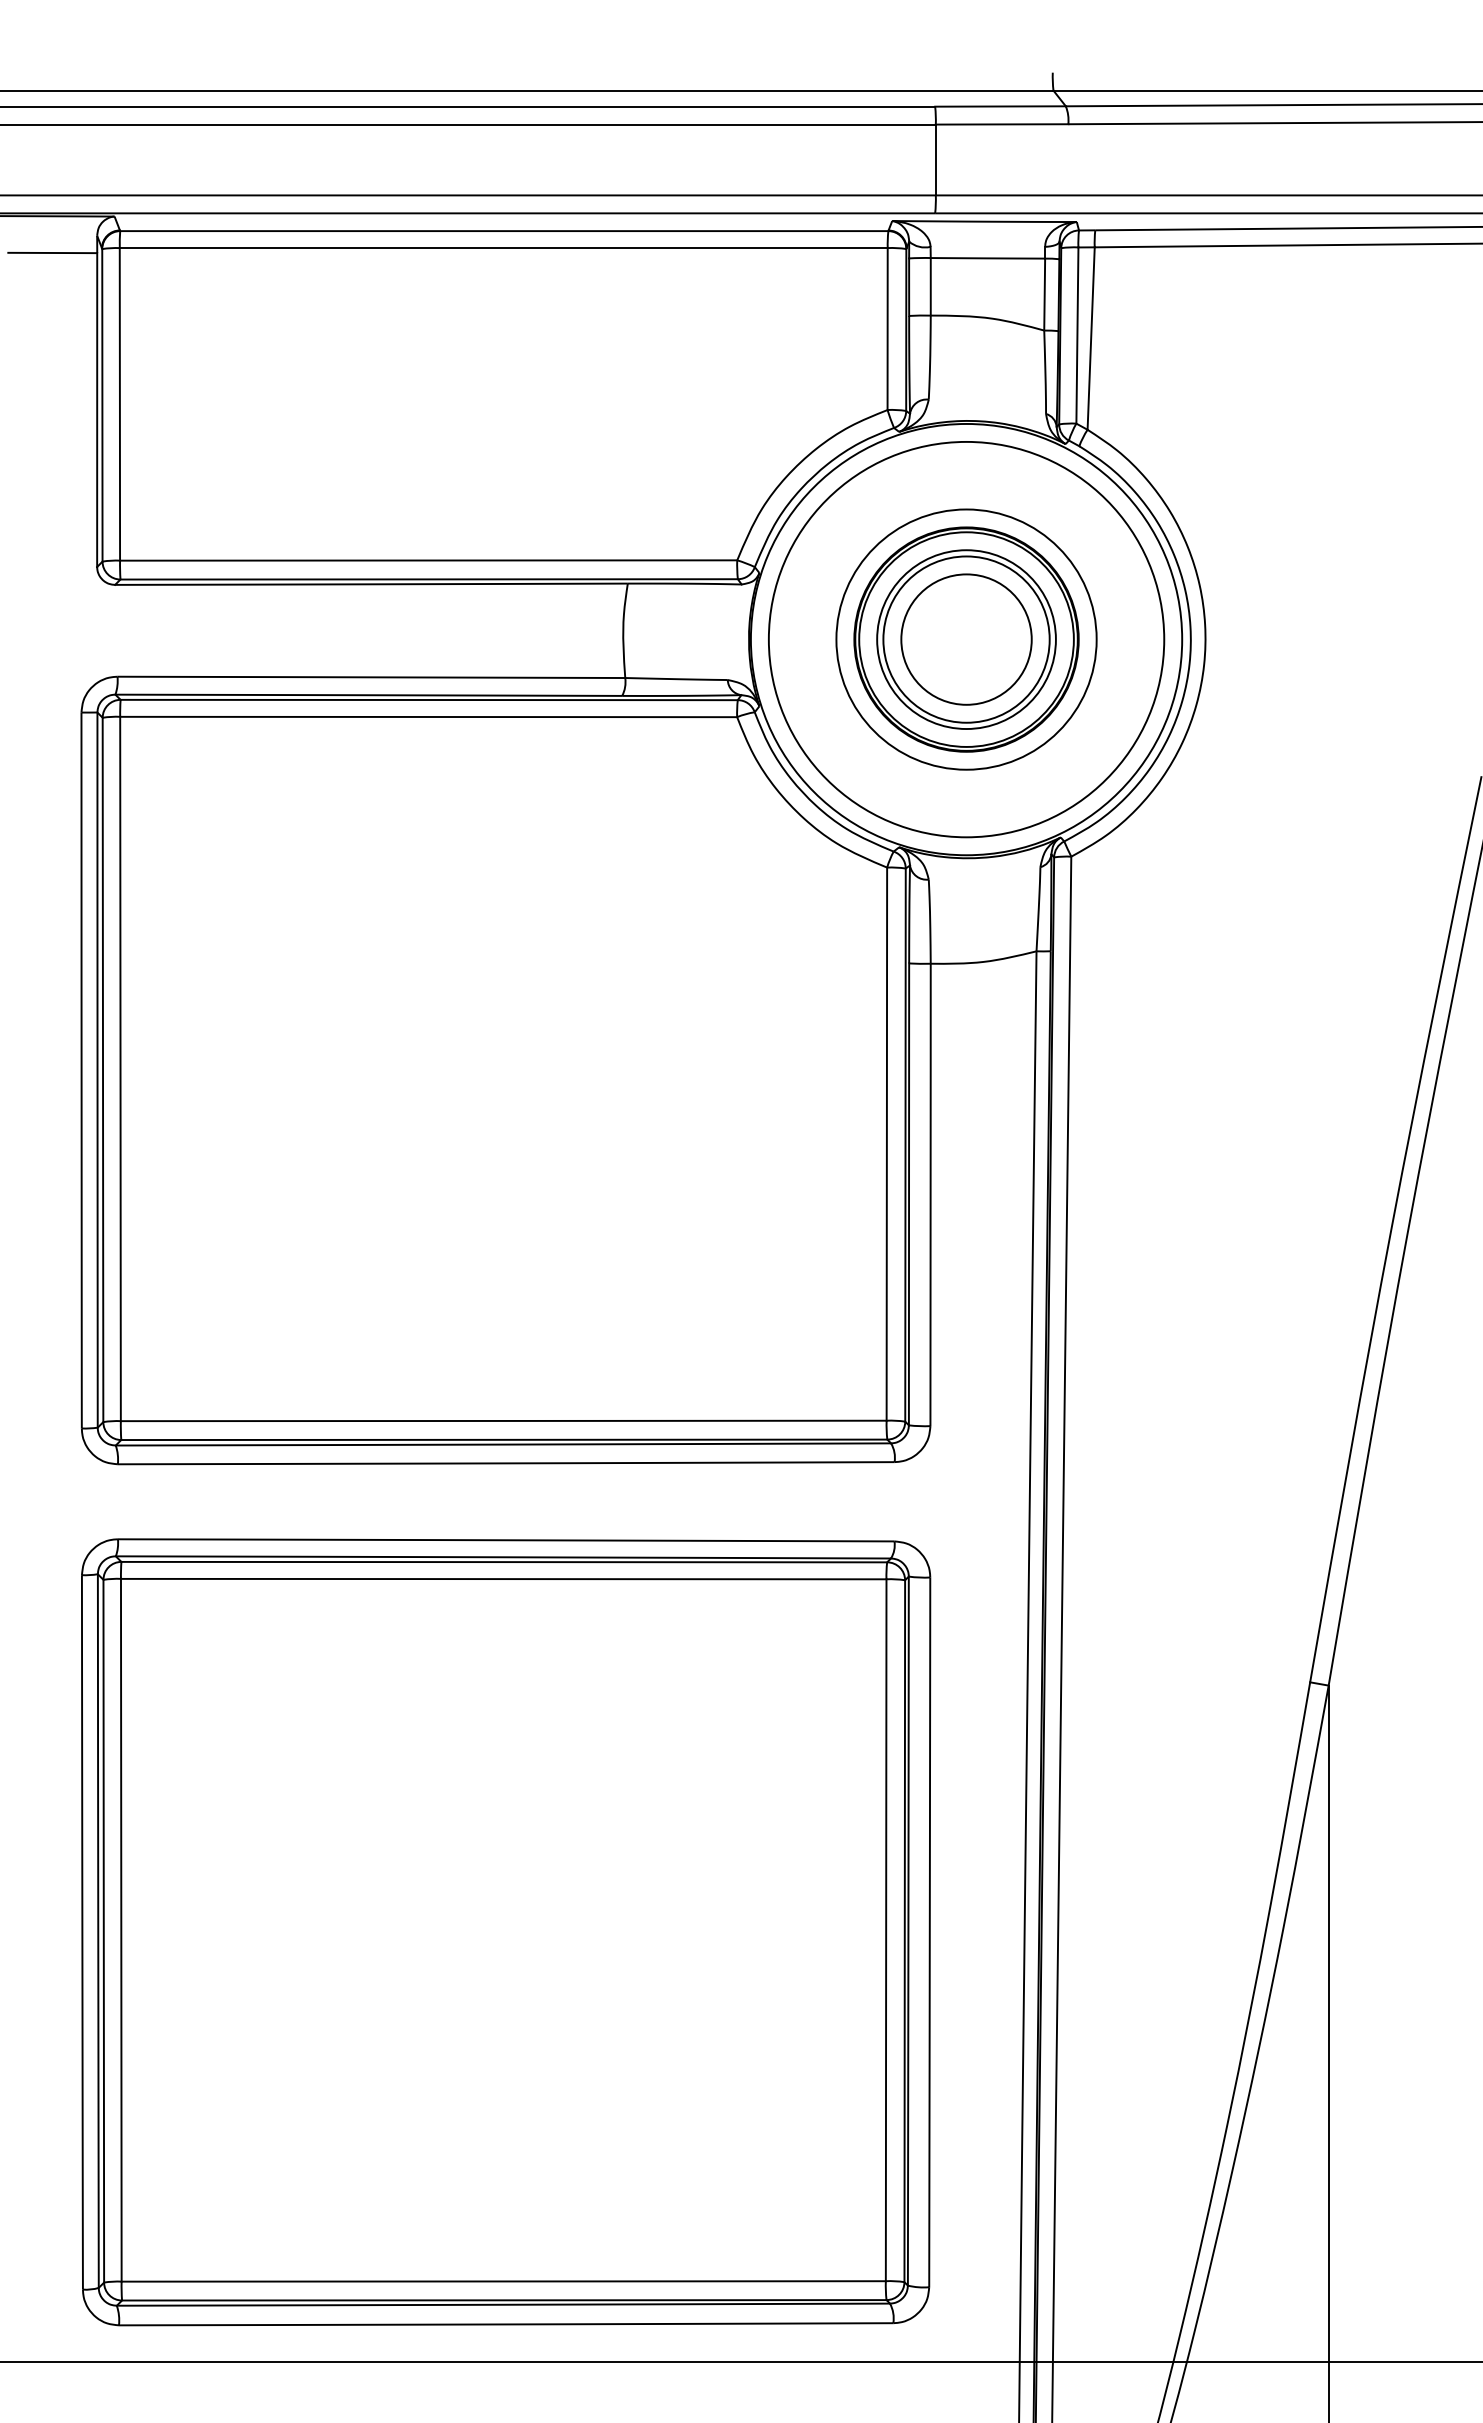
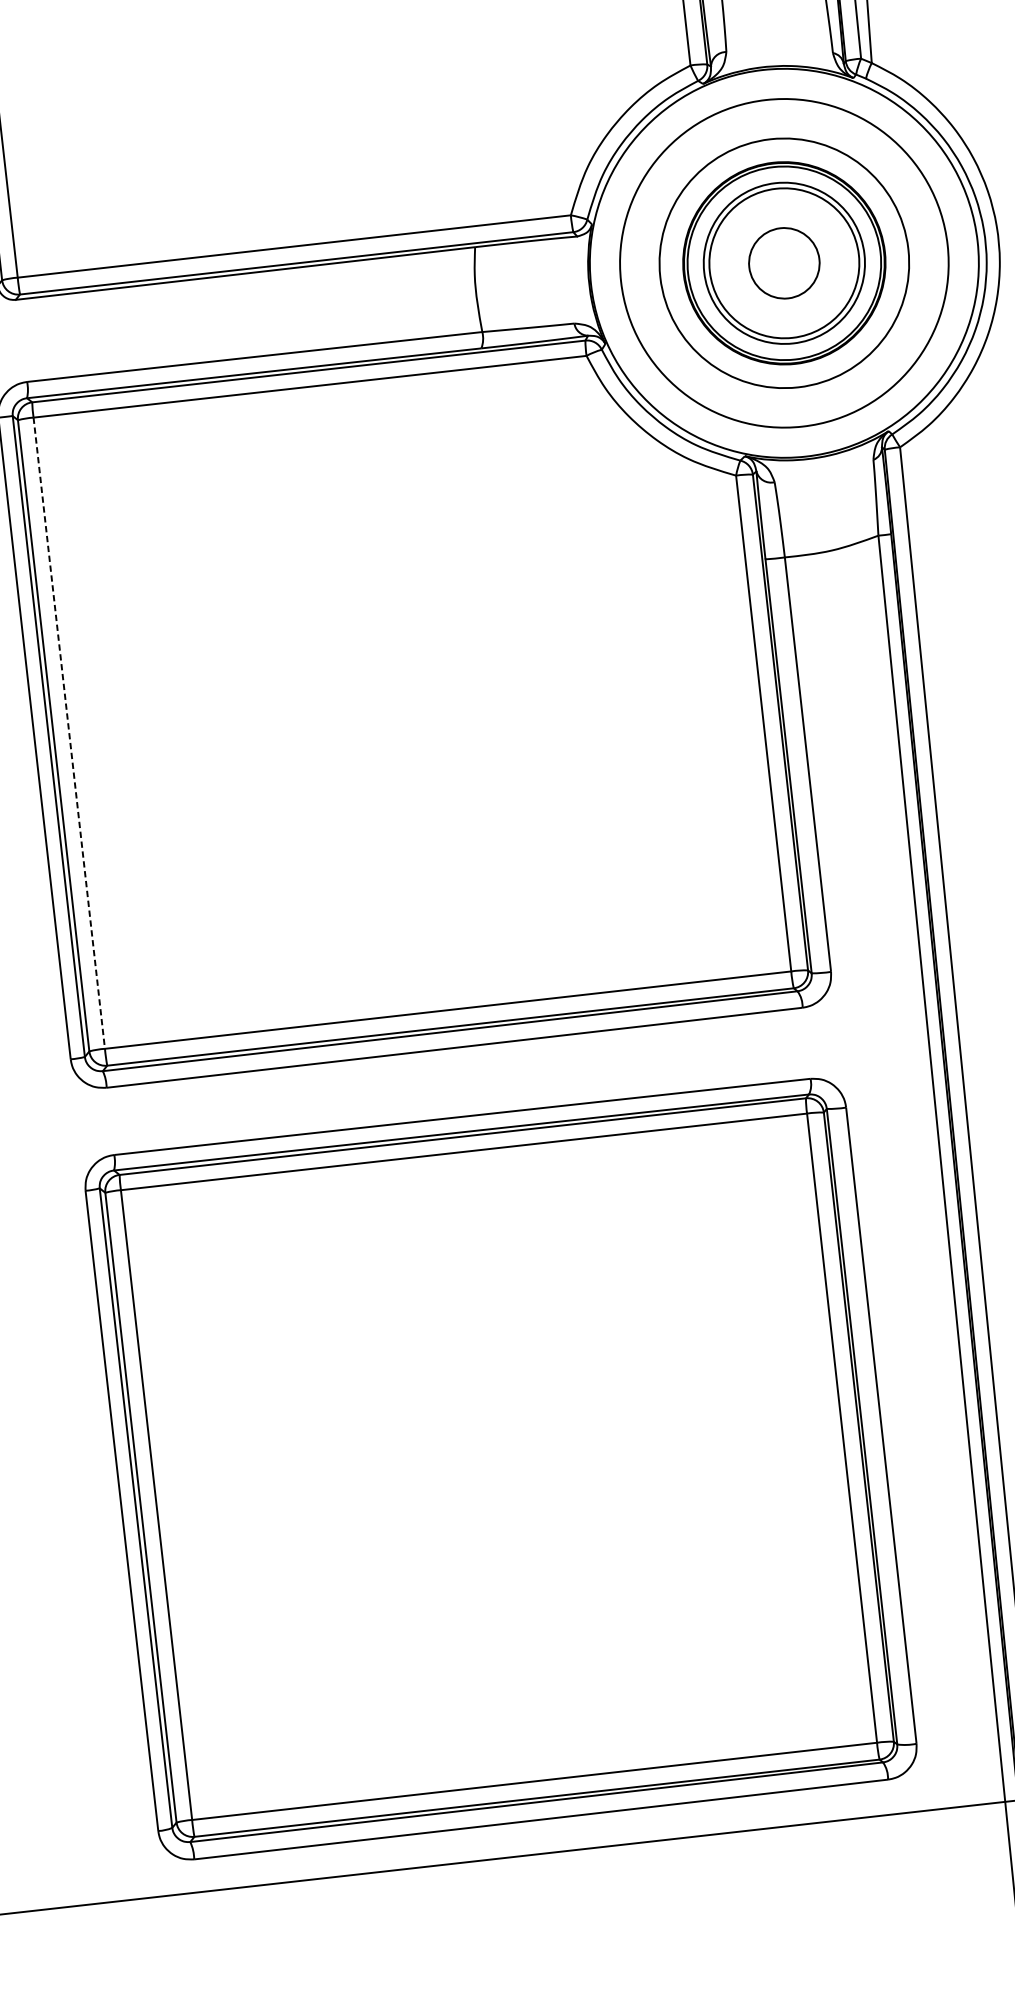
circle: (966, 639) -> (784, 263), size x0.6
circle: (966, 639) -> (784, 263), size x0.7
circle: (966, 639) -> (784, 263), size x1.4
line: (120, 1069) -> (69, 733), solid -> dashed

